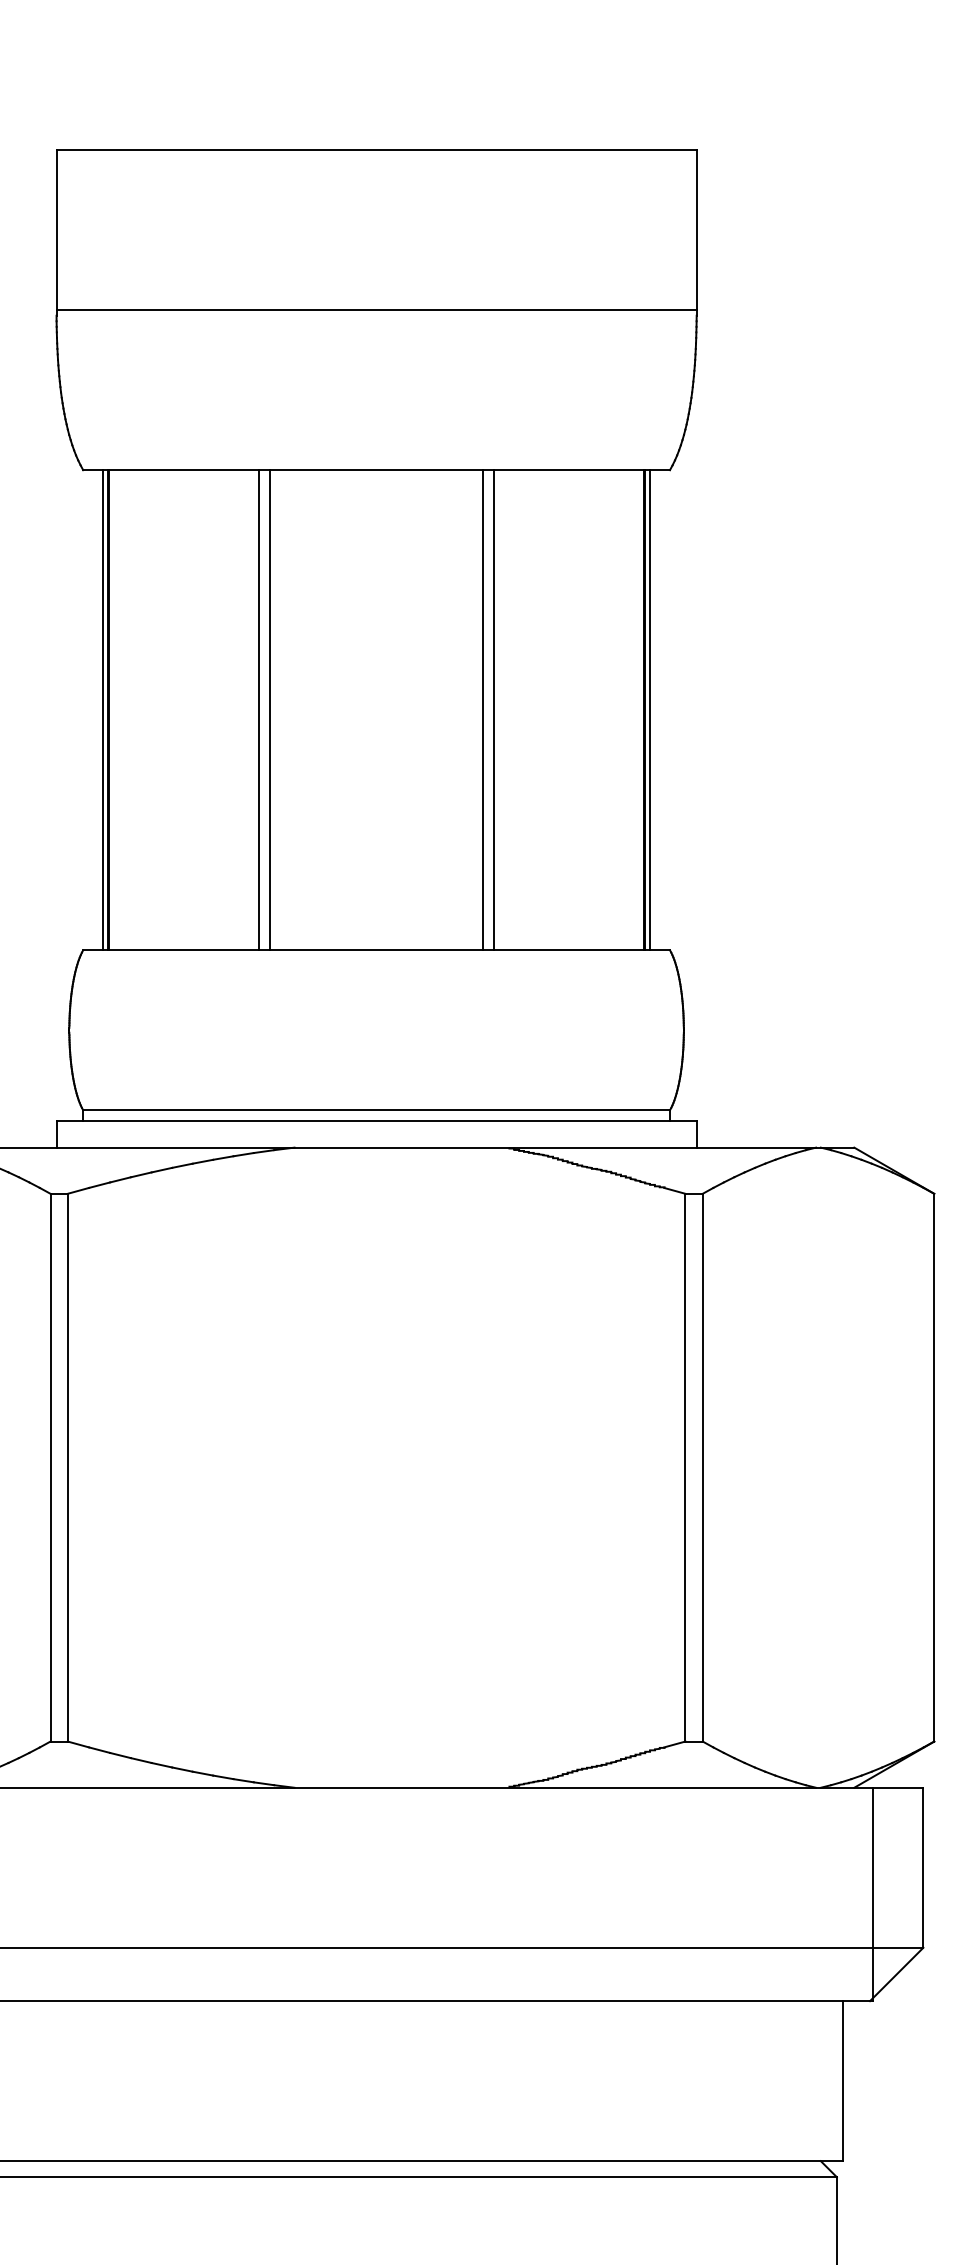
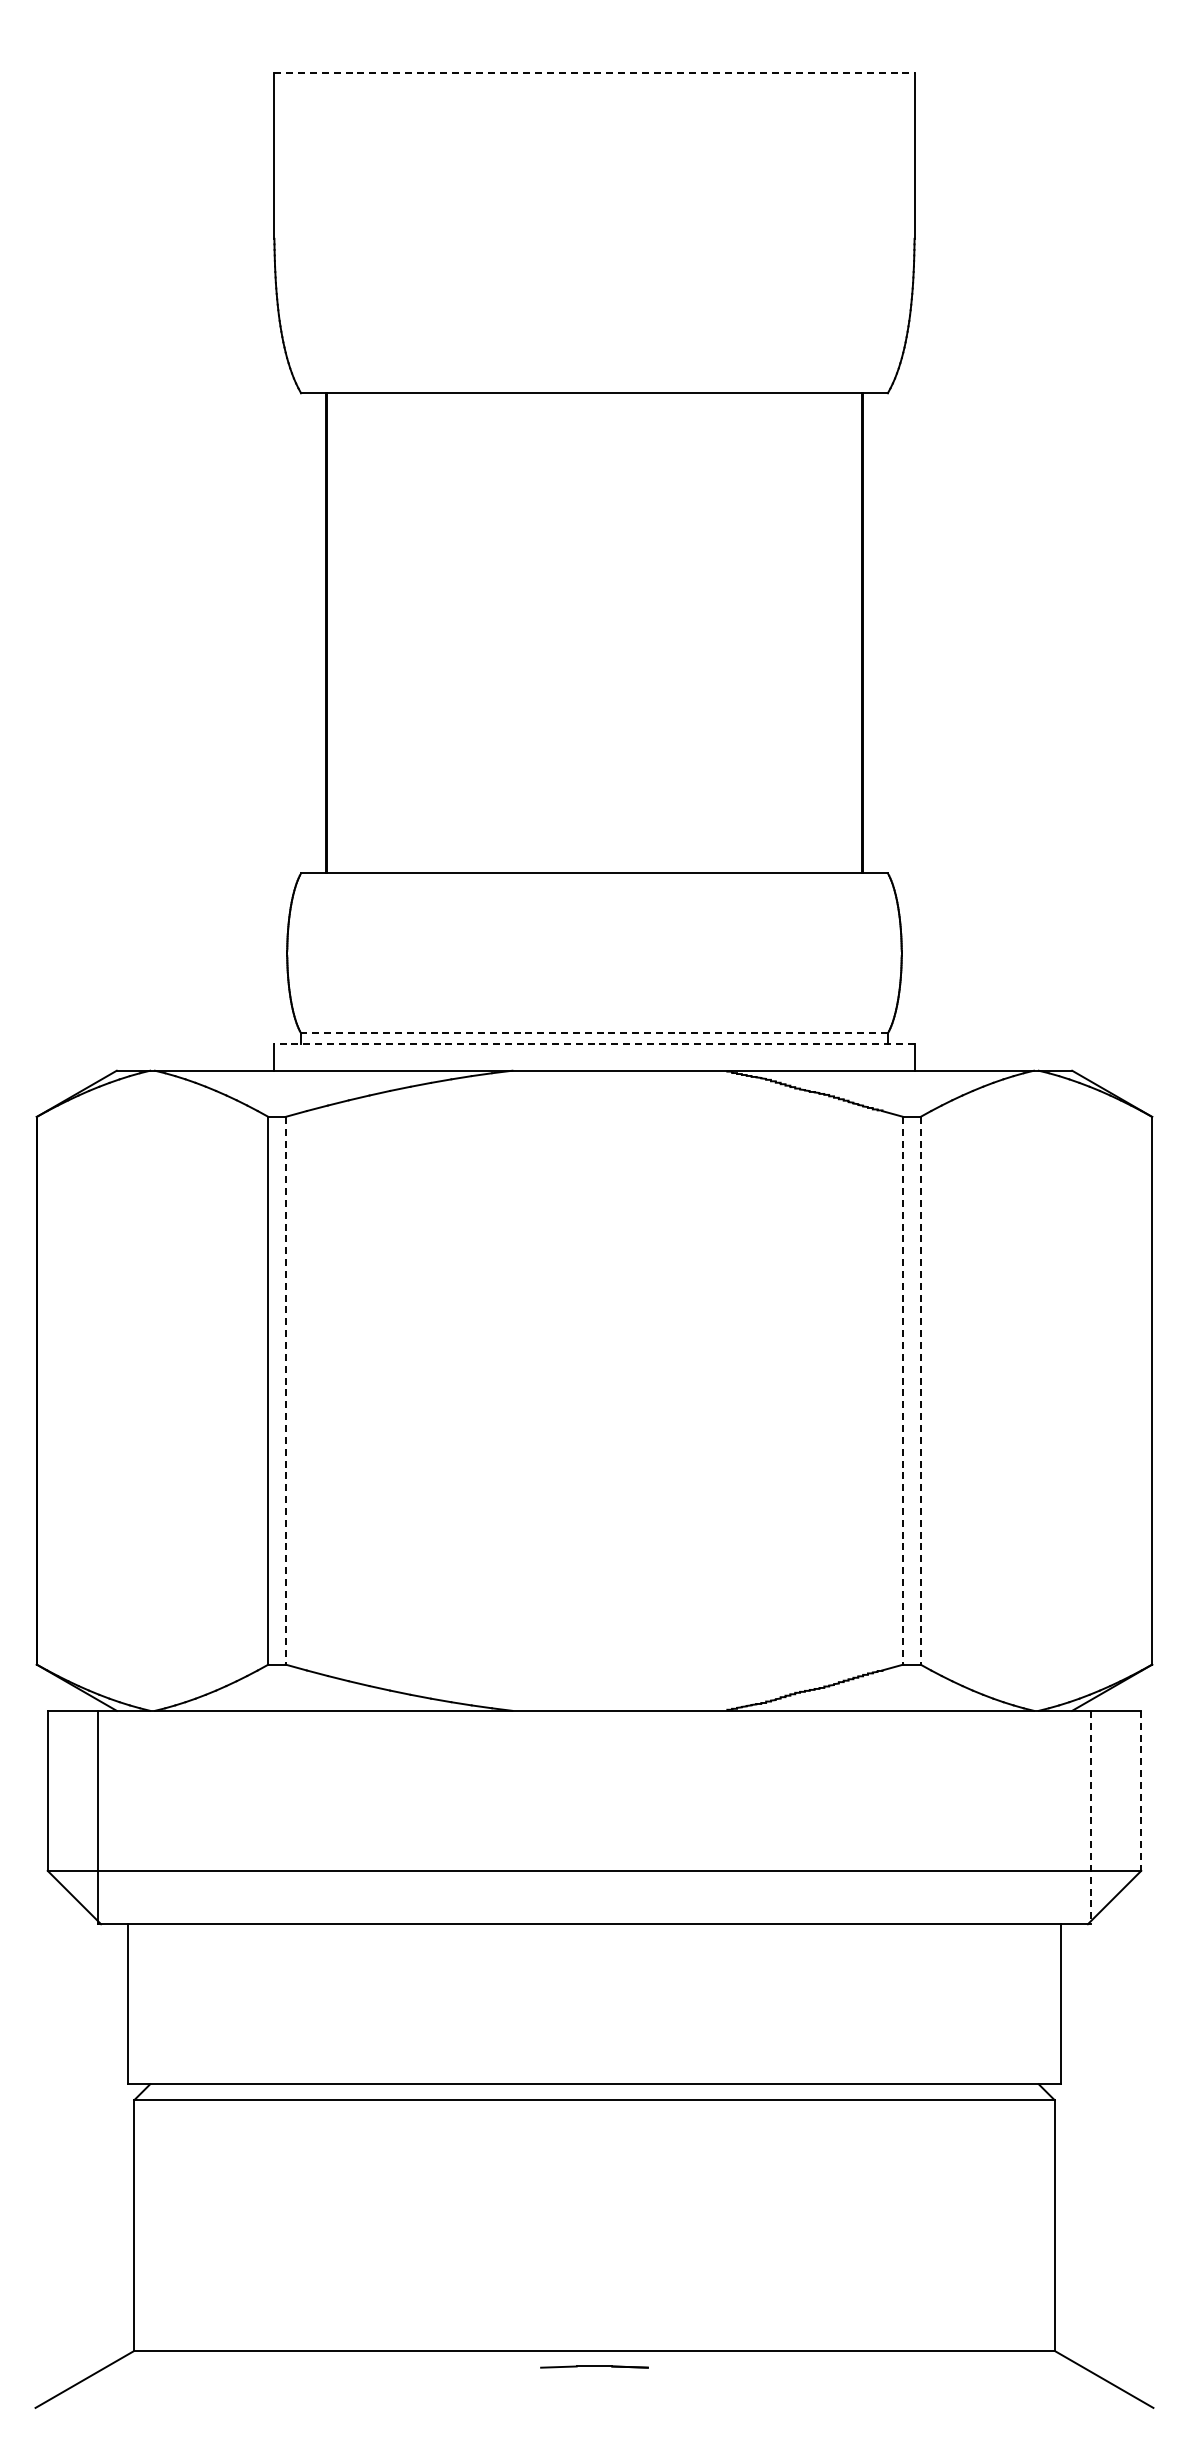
line: (376, 150) -> (594, 73), solid -> dashed
line: (376, 310) -> (594, 233), removed
line: (103, 710) -> (321, 633), removed
line: (258, 710) -> (476, 633), removed
line: (269, 710) -> (487, 633), removed
line: (483, 710) -> (701, 633), removed
line: (494, 710) -> (712, 633), removed
line: (649, 710) -> (867, 633), removed
line: (376, 1110) -> (594, 1033), solid -> dashed
line: (376, 1121) -> (594, 1044), solid -> dashed
line: (67, 1467) -> (285, 1390), solid -> dashed
line: (685, 1467) -> (903, 1390), solid -> dashed
line: (702, 1467) -> (920, 1390), solid -> dashed
line: (923, 1868) -> (1141, 1791), solid -> dashed
line: (872, 1894) -> (1090, 1817), solid -> dashed

